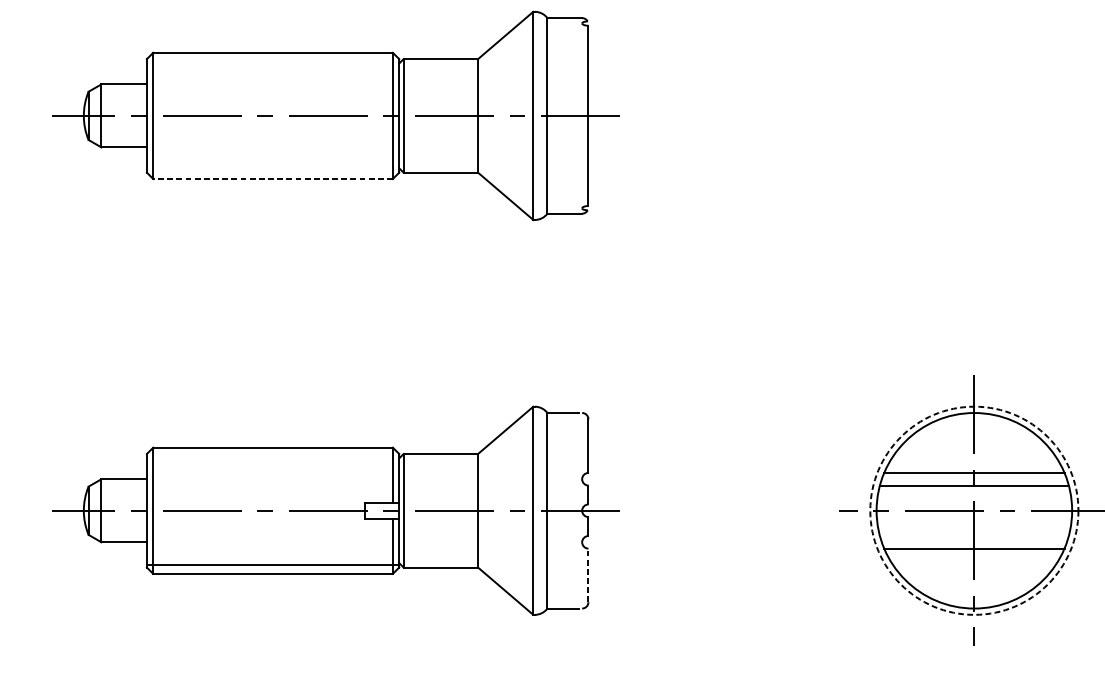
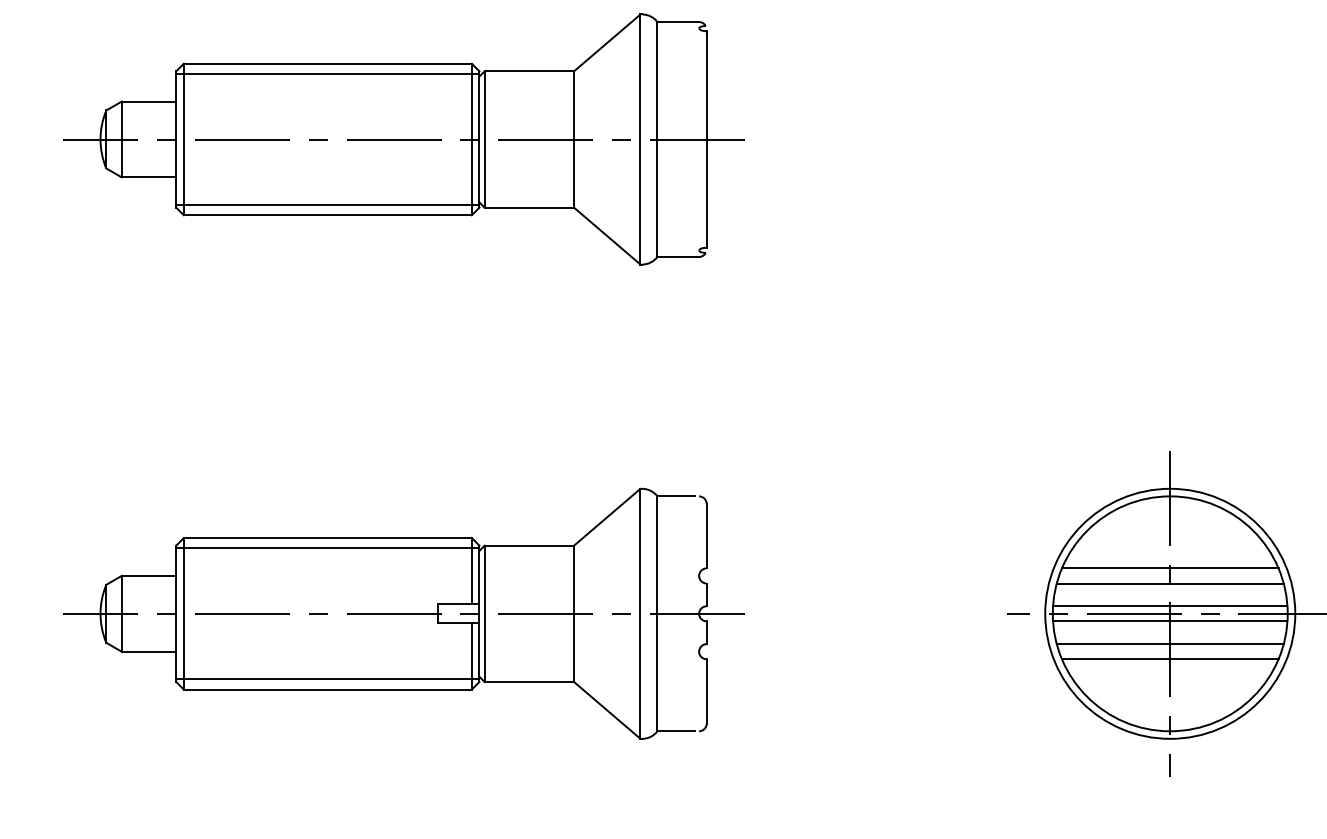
line: (272, 60) -> (327, 73), added
line: (272, 170) -> (327, 204), added
line: (272, 179) -> (327, 215), dashed -> solid
line: (272, 456) -> (327, 548), added
line: (974, 504) -> (1170, 606), added
circle: (974, 510) -> (1170, 613), dashed -> solid
line: (974, 517) -> (1170, 621), added
line: (973, 536) -> (1169, 644), added
line: (588, 575) -> (706, 691), dashed -> solid

